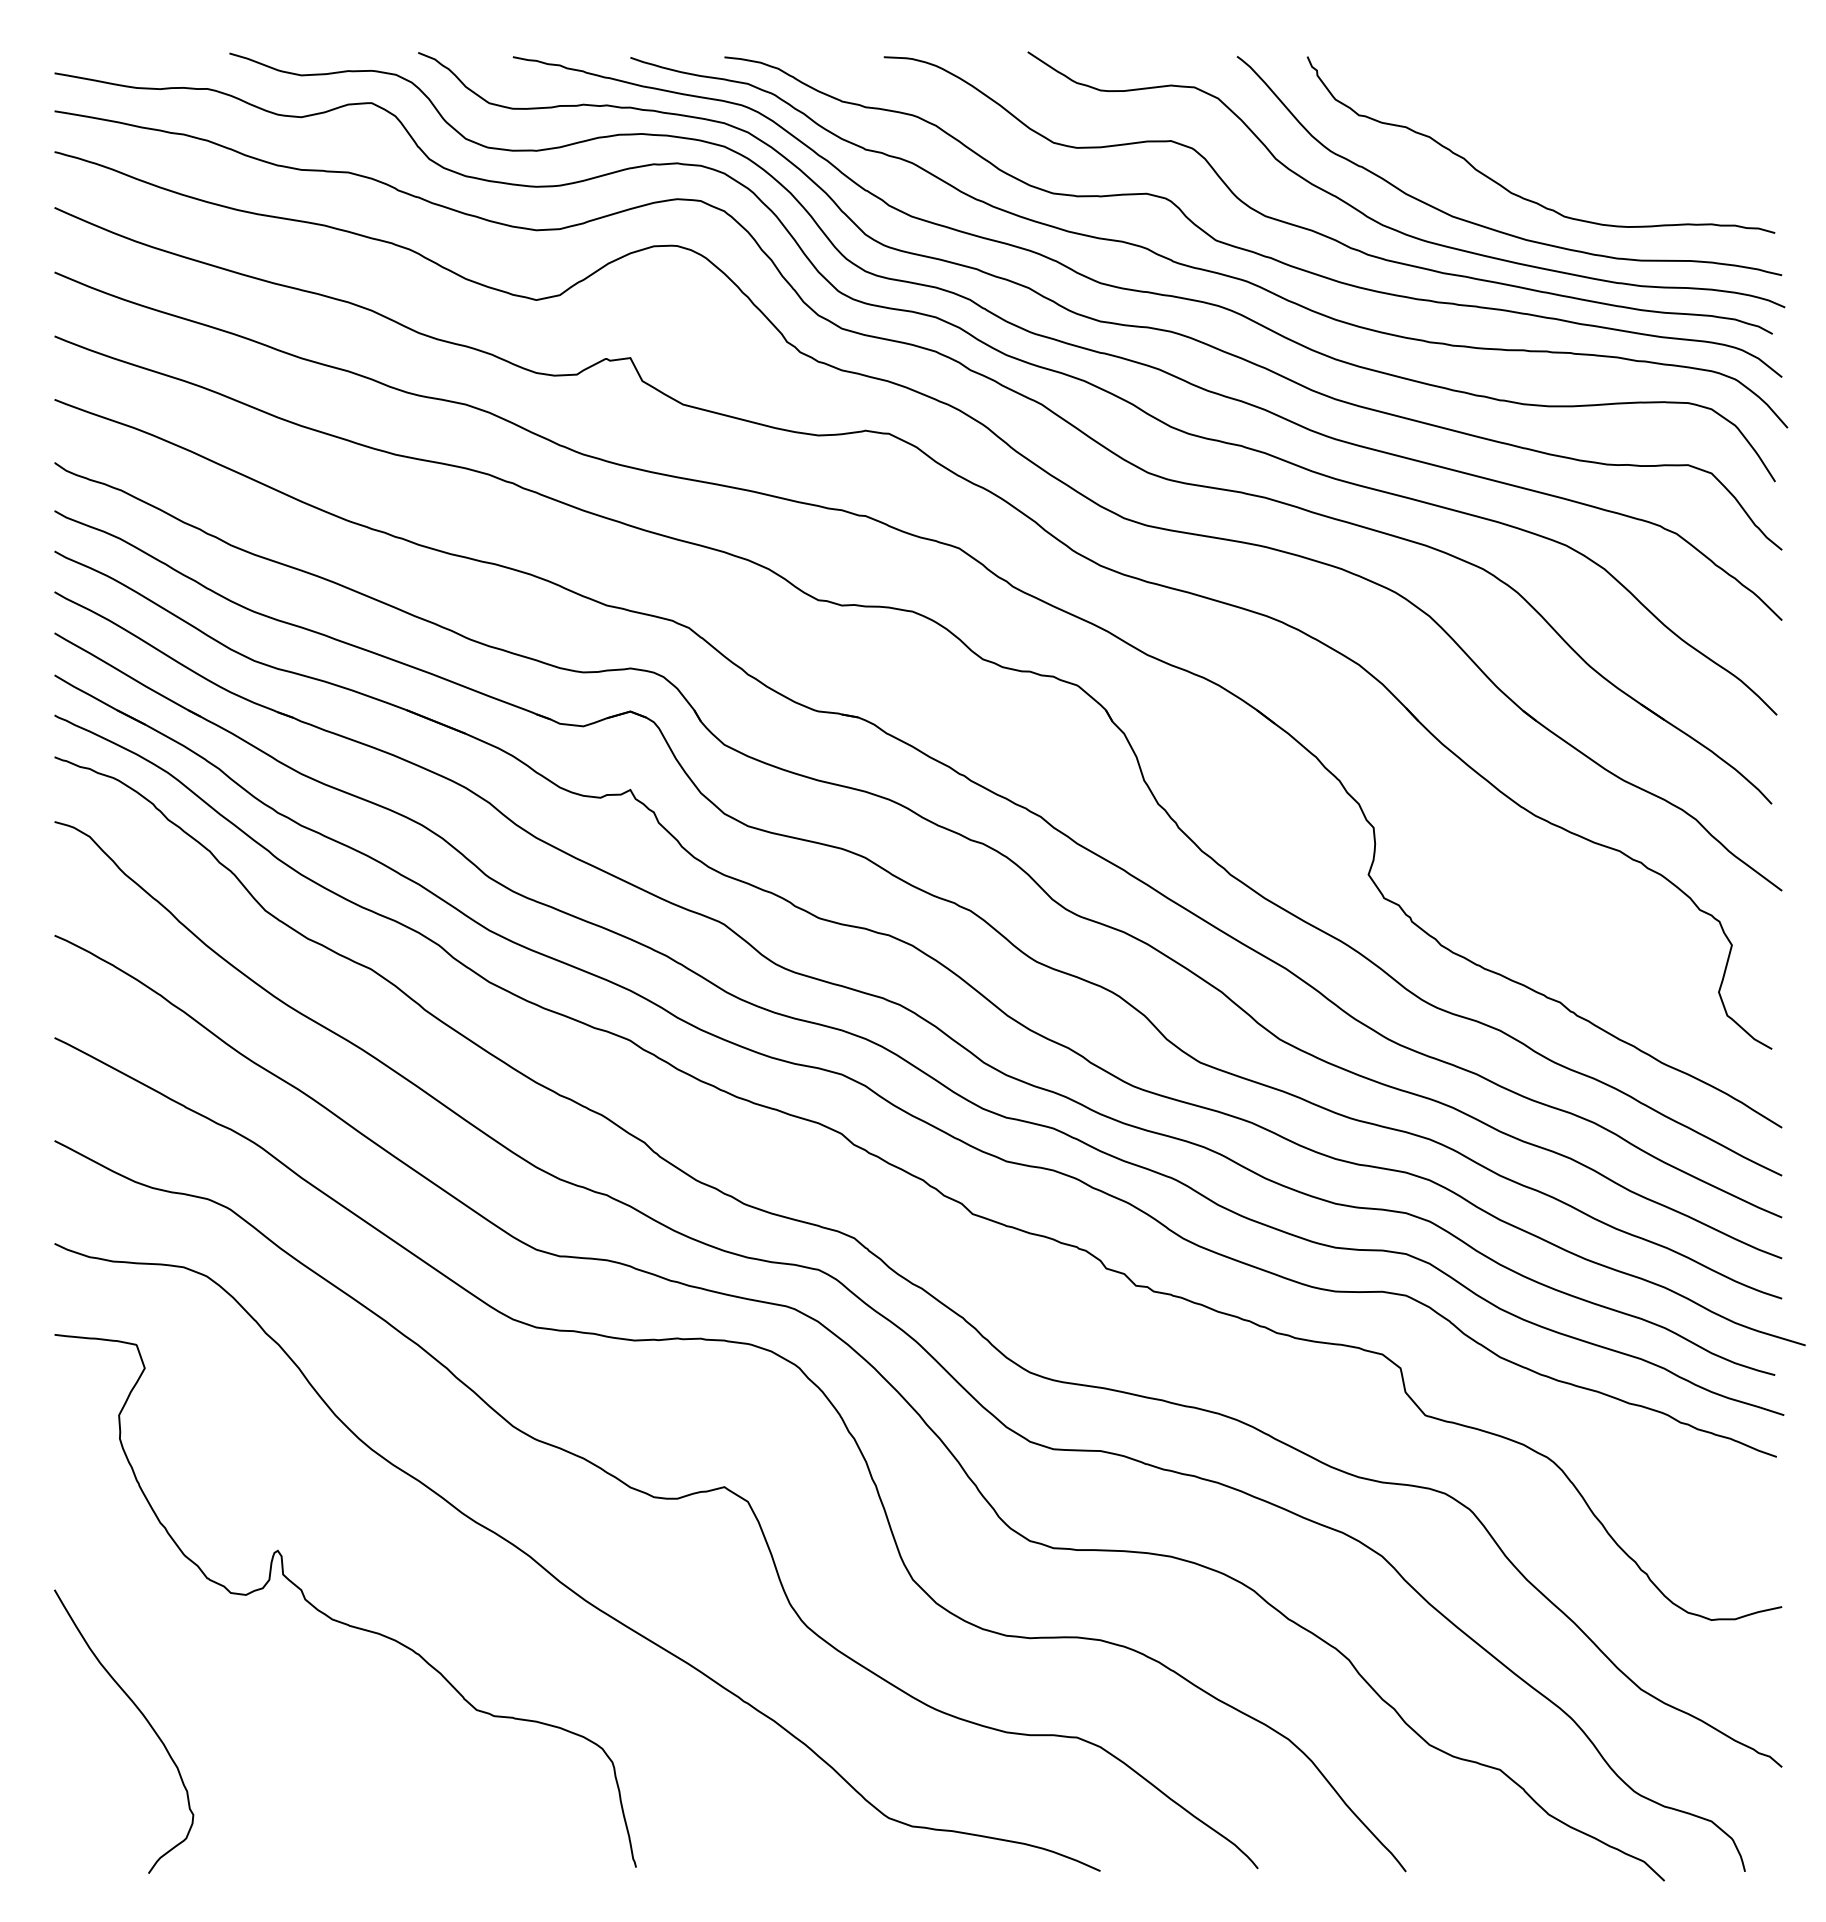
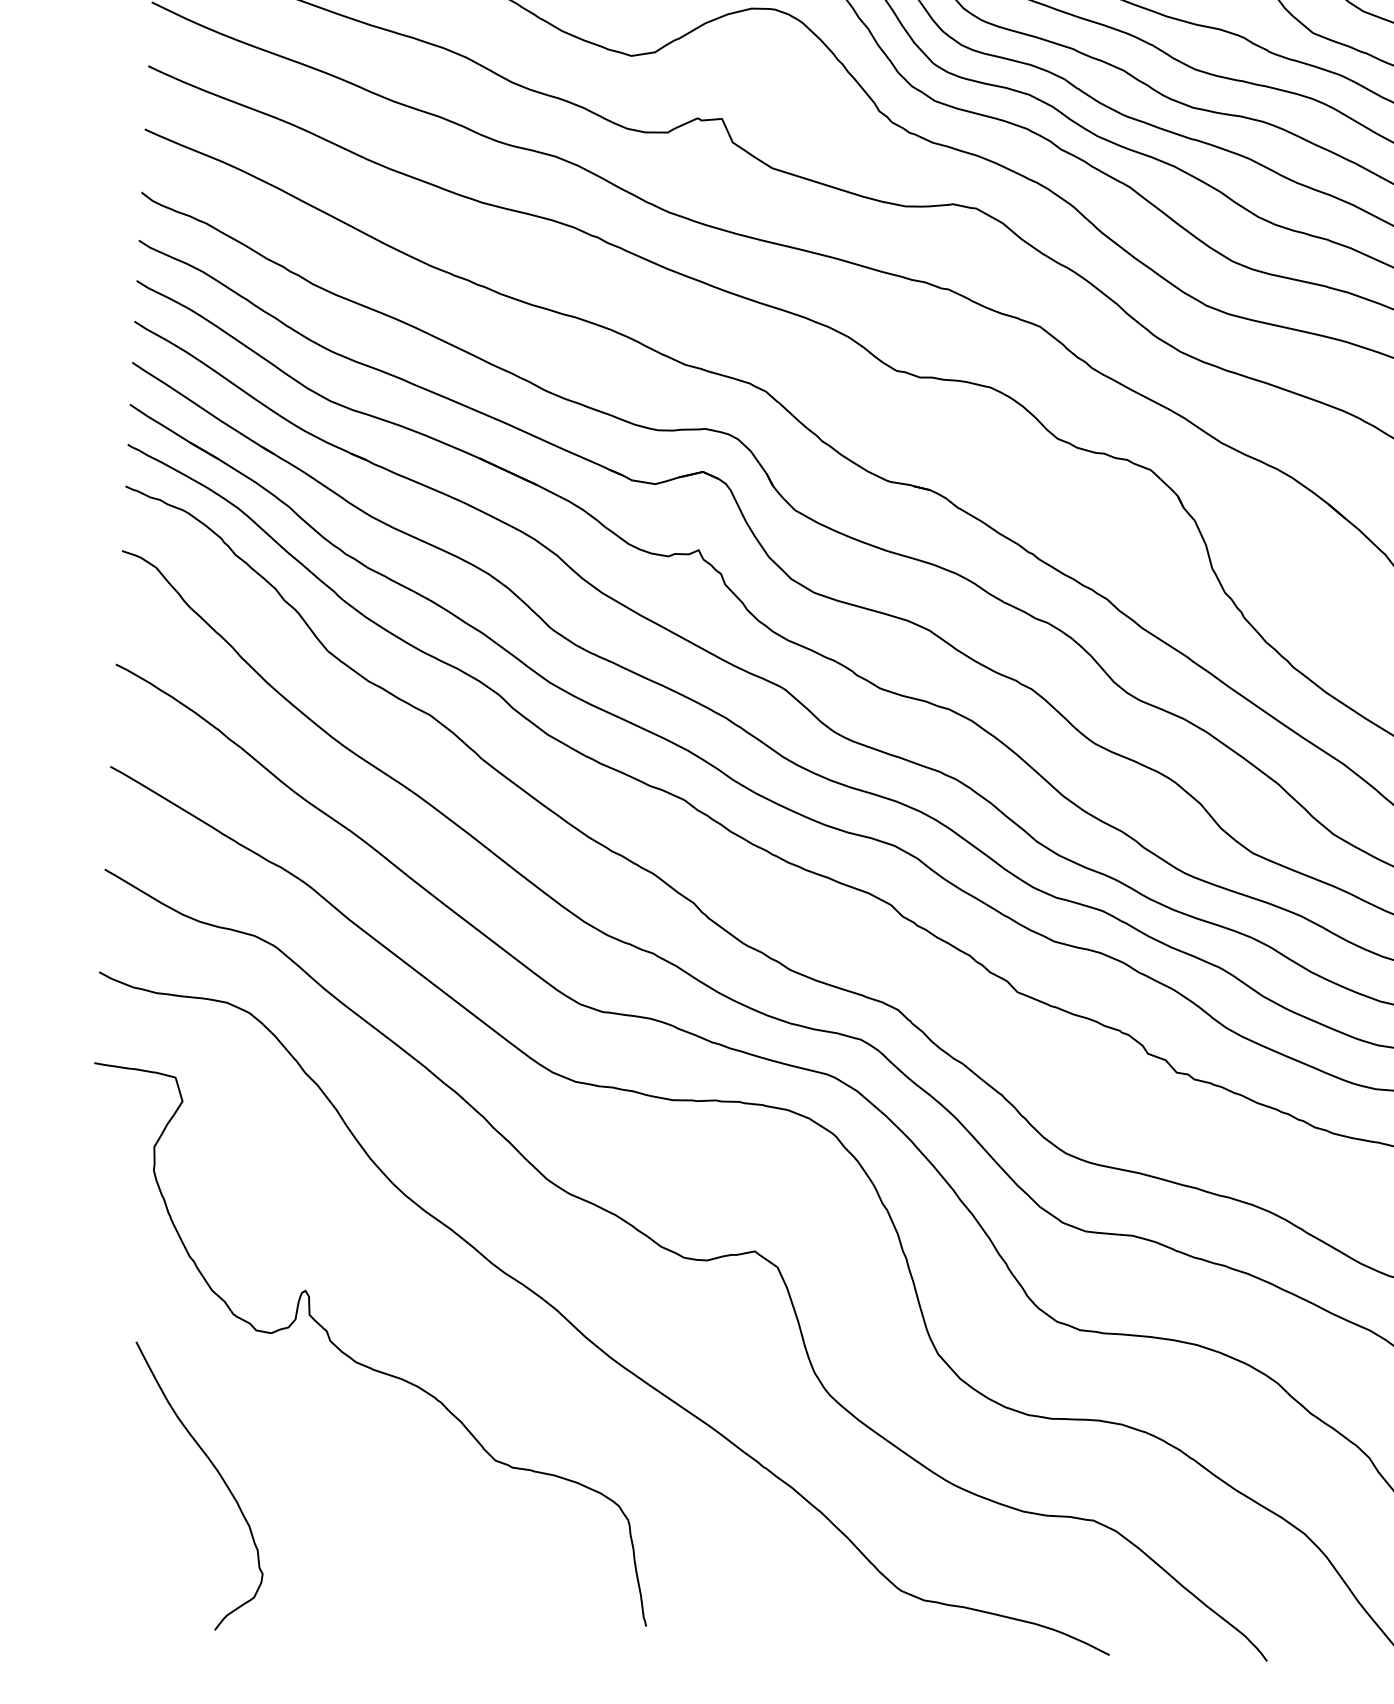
curve: (144, 1718) -> (219, 1475), moved

